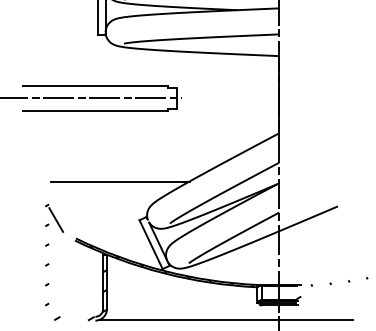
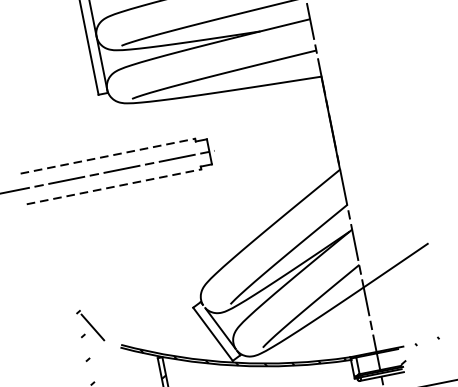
line: (95, 85) -> (107, 156), solid -> dashed
line: (95, 111) -> (114, 187), solid -> dashed
line: (120, 181) -> (160, 265), removed

